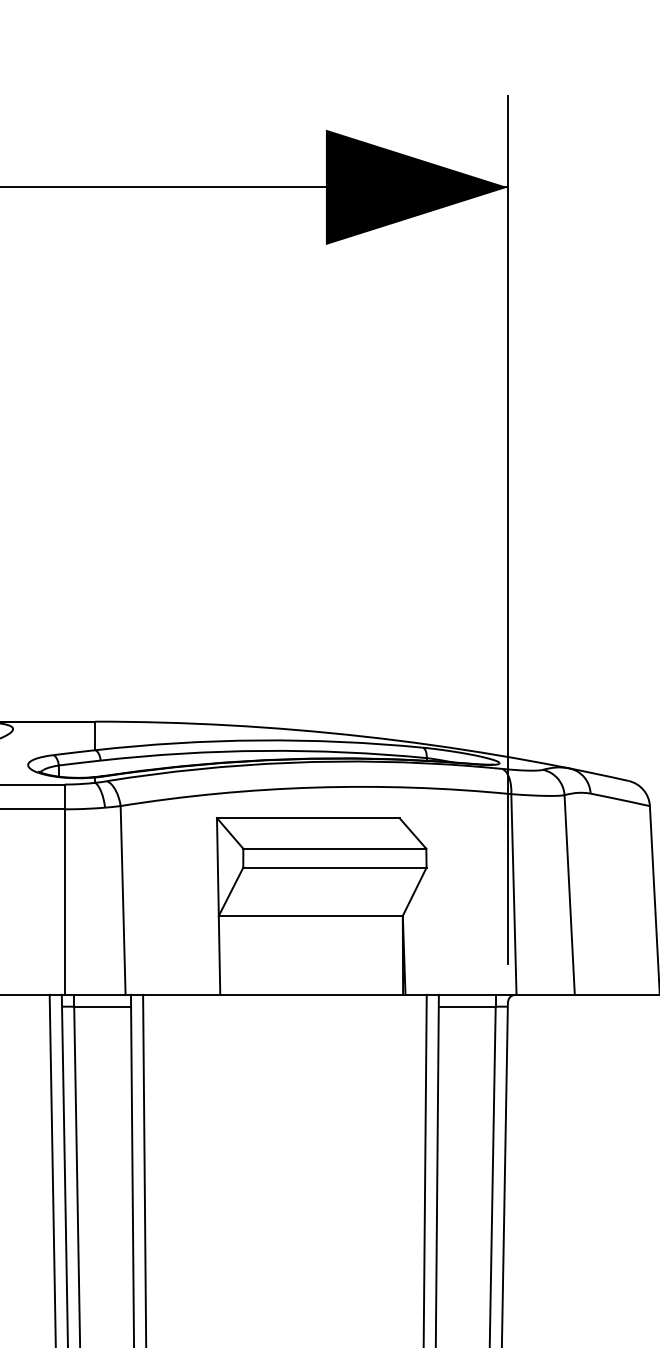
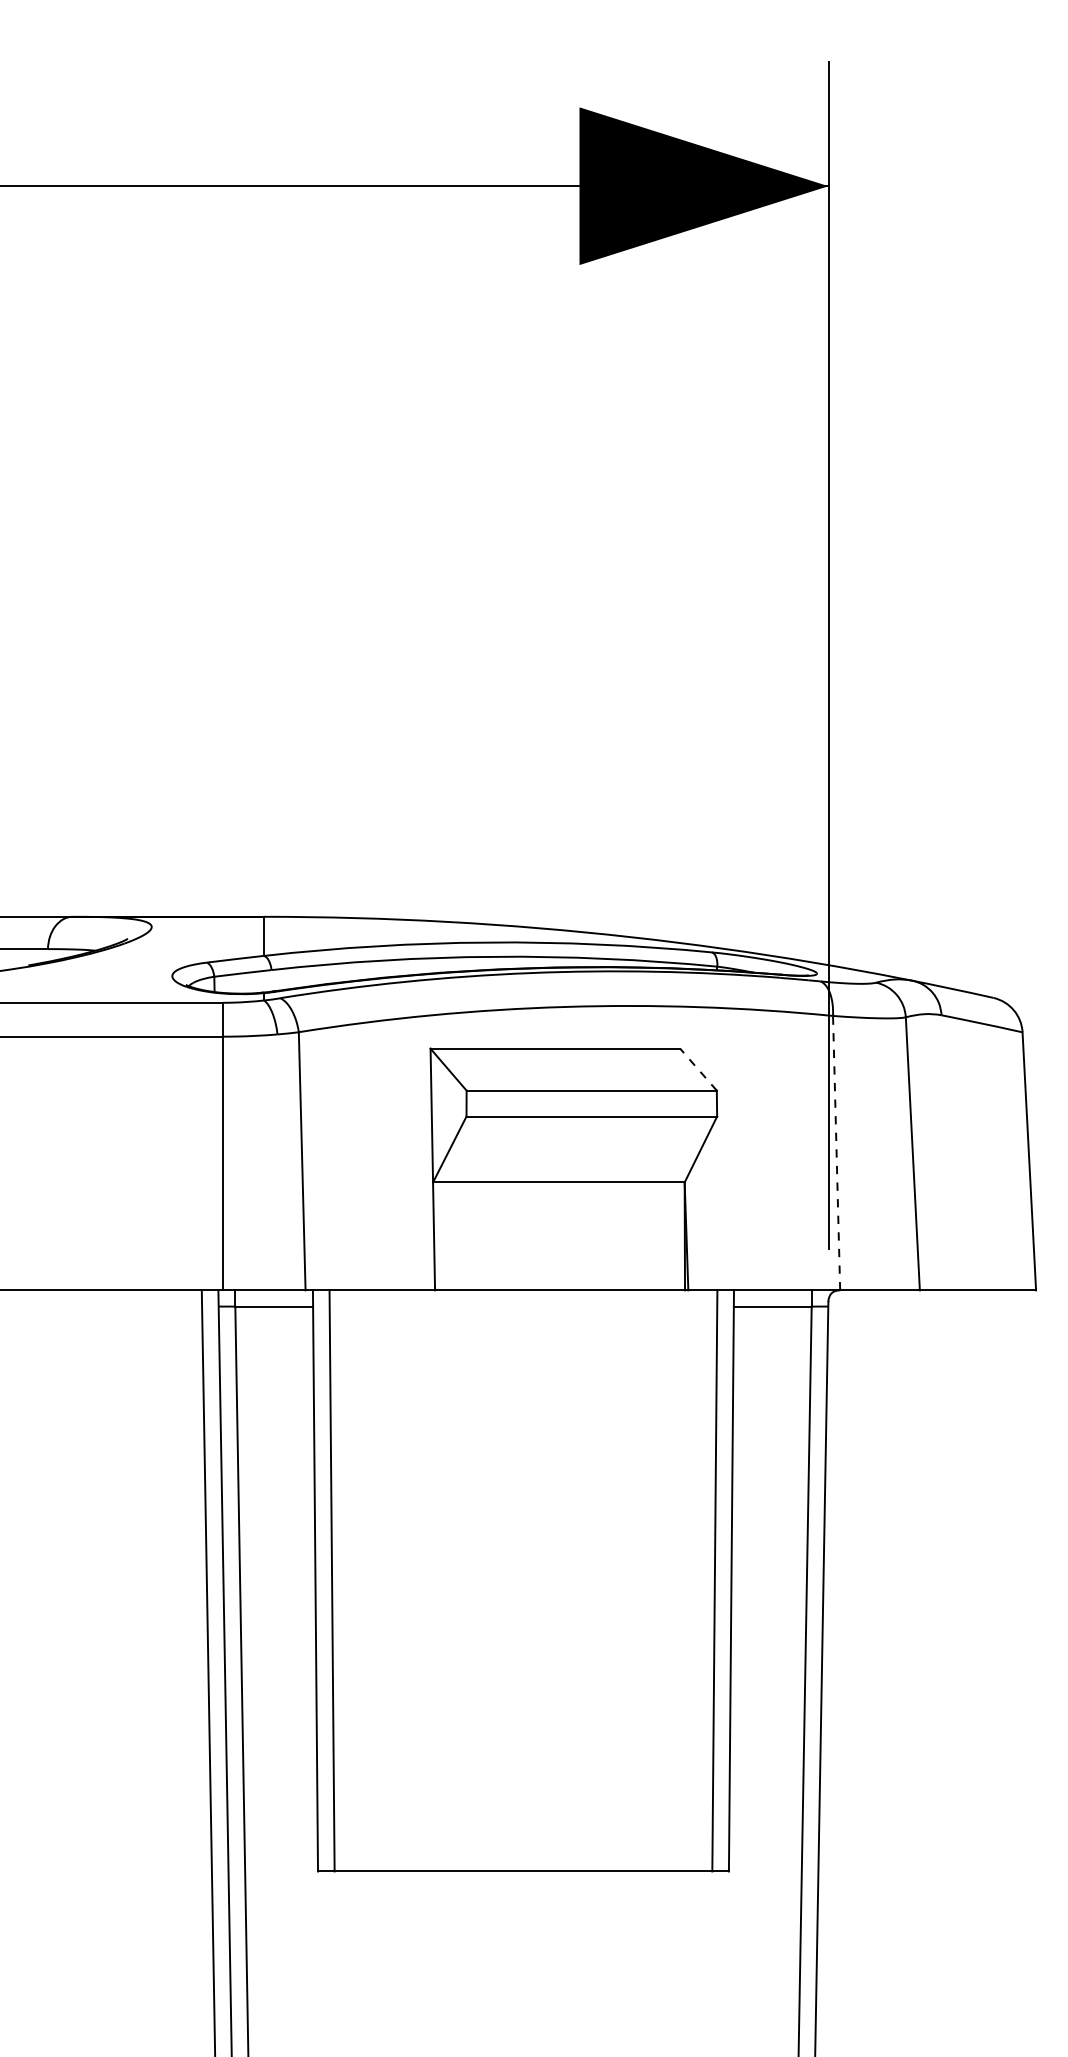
line: (412, 833) -> (698, 1069), solid -> dashed
line: (513, 894) -> (836, 1152), solid -> dashed

